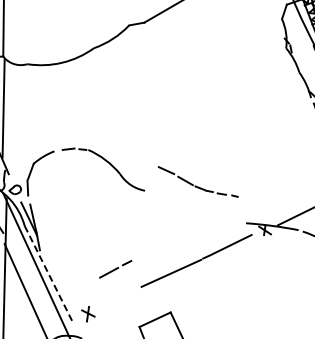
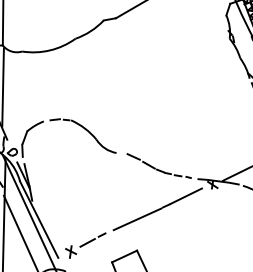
part: (197, 181) -> (158, 165), moved
line: (115, 269) -> (92, 240), moved
line: (48, 274) -> (39, 220), dashed -> solid

